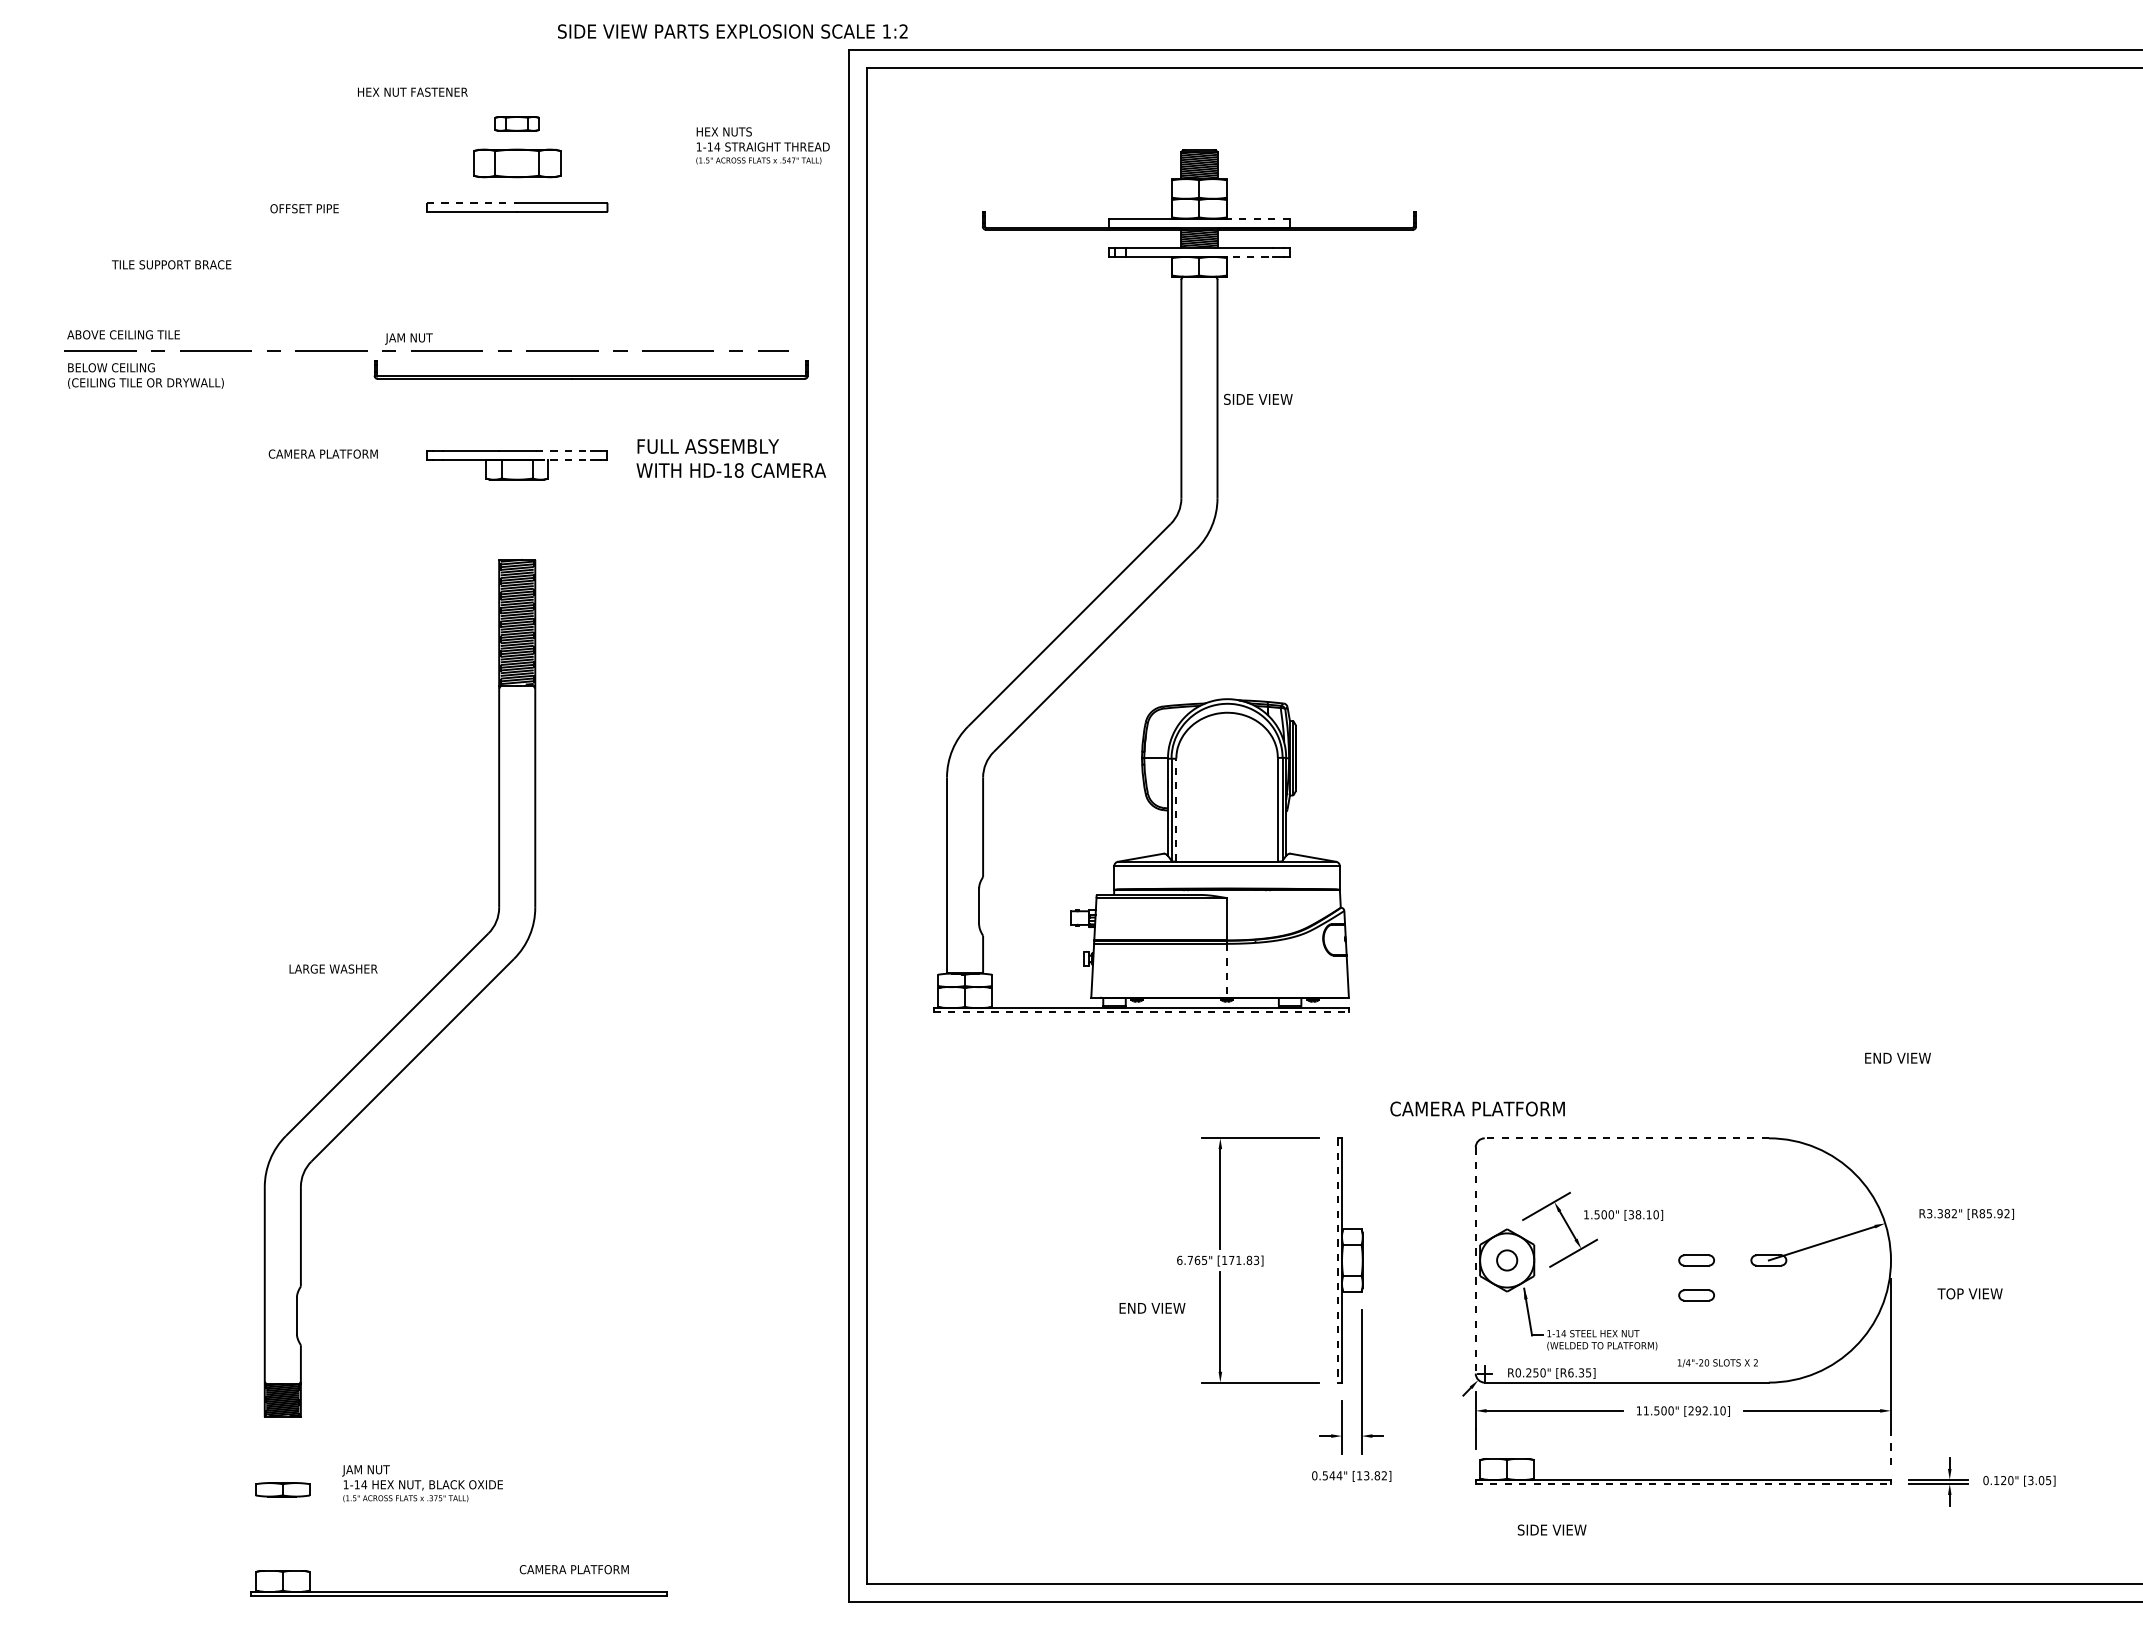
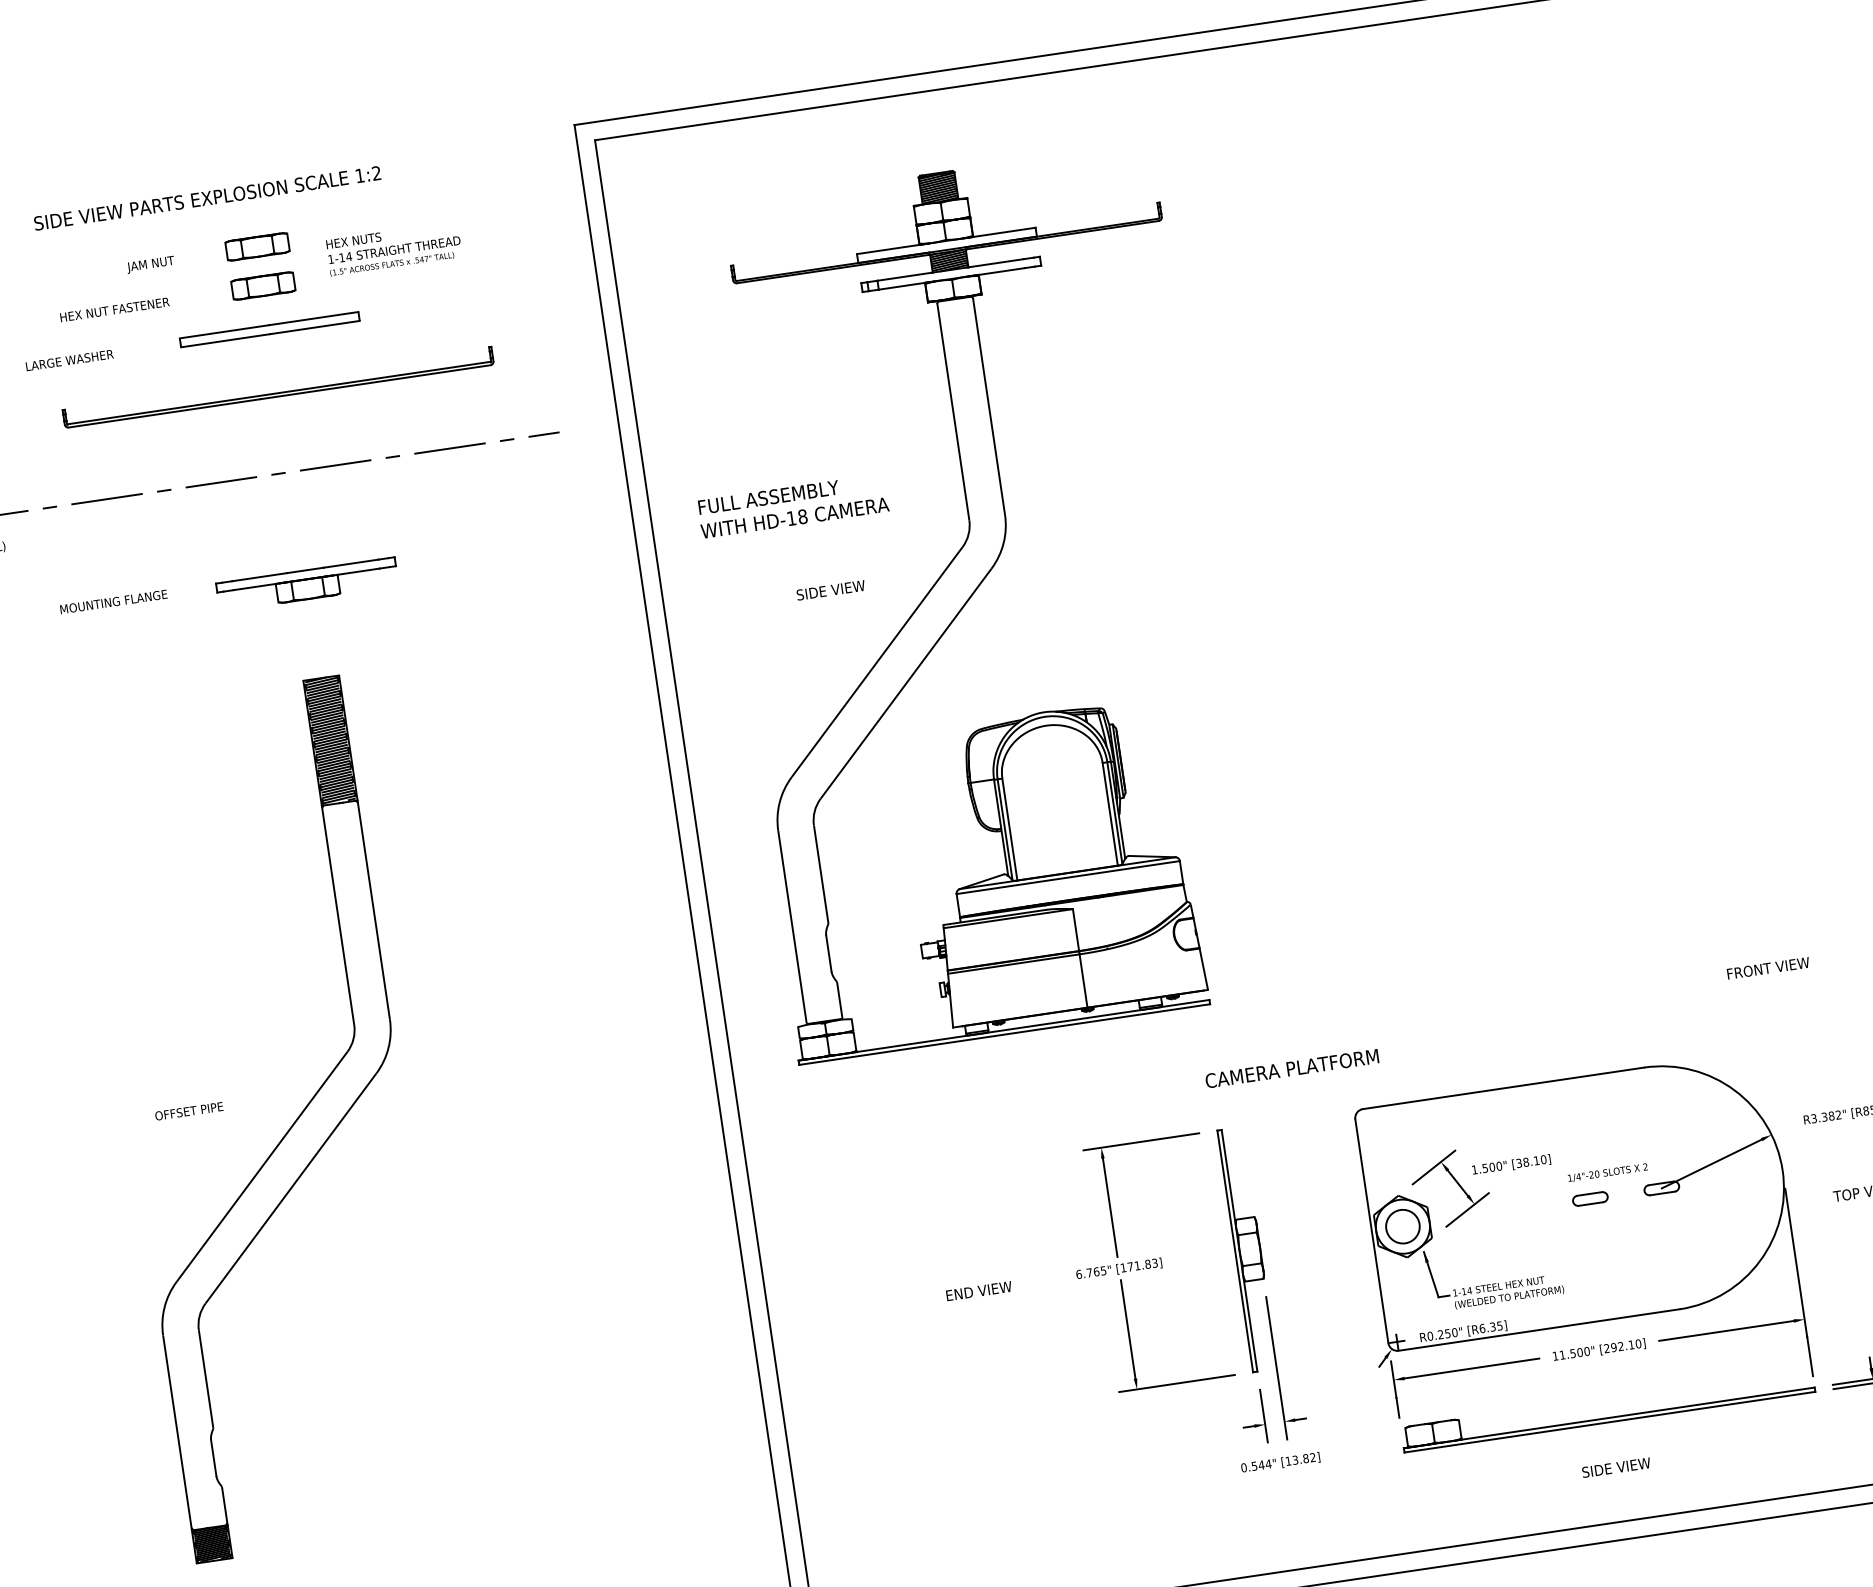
text: (732, 31) -> (207, 198), moved
text: (412, 91) -> (114, 309), moved
part: (516, 123) -> (256, 246), size x1.43
text: (762, 145) -> (393, 248), moved
part: (516, 163) -> (262, 286), size x0.71
line: (472, 203) -> (224, 332), dashed -> solid
text: (314, 208) -> (69, 360), OFFSET PIPE -> LARGE WASHER
line: (1253, 218) -> (999, 232), dashed -> solid
line: (1245, 256) -> (997, 271), dashed -> solid
text: (408, 338) -> (150, 264), moved
part: (590, 369) -> (277, 387), moved
text: (1258, 398) -> (831, 589), moved
line: (563, 450) -> (351, 563), dashed -> solid
text: (322, 453) -> (113, 601), CAMERA PLATFORM -> MOUNTING FLANGE
text: (731, 458) -> (793, 506), moved
line: (563, 459) -> (352, 572), dashed -> solid
line: (1176, 809) -> (1009, 828), dashed -> solid
text: (333, 968) -> (199, 1109), LARGE WASHER -> OFFSET PIPE
line: (1227, 970) -> (1083, 980), dashed -> solid
line: (1141, 1012) -> (1004, 1034), dashed -> solid
text: (1906, 1057) -> (1768, 967), END VIEW -> FRONT VIEW
text: (1477, 1108) -> (1291, 1068), moved
line: (1626, 1138) -> (1503, 1088), dashed -> solid
line: (1337, 1260) -> (1235, 1251), dashed -> solid
line: (1475, 1260) -> (1371, 1231), dashed -> solid
circle: (1506, 1260) -> (1402, 1226), size x1.67
part: (1696, 1295) -> (1595, 1233), removed
text: (1152, 1308) -> (979, 1291), moved
text: (1717, 1363) -> (1607, 1173), moved
line: (1891, 1448) -> (1810, 1356), dashed -> solid
line: (1683, 1484) -> (1610, 1422), dashed -> solid
text: (1551, 1529) -> (1615, 1467), moved

